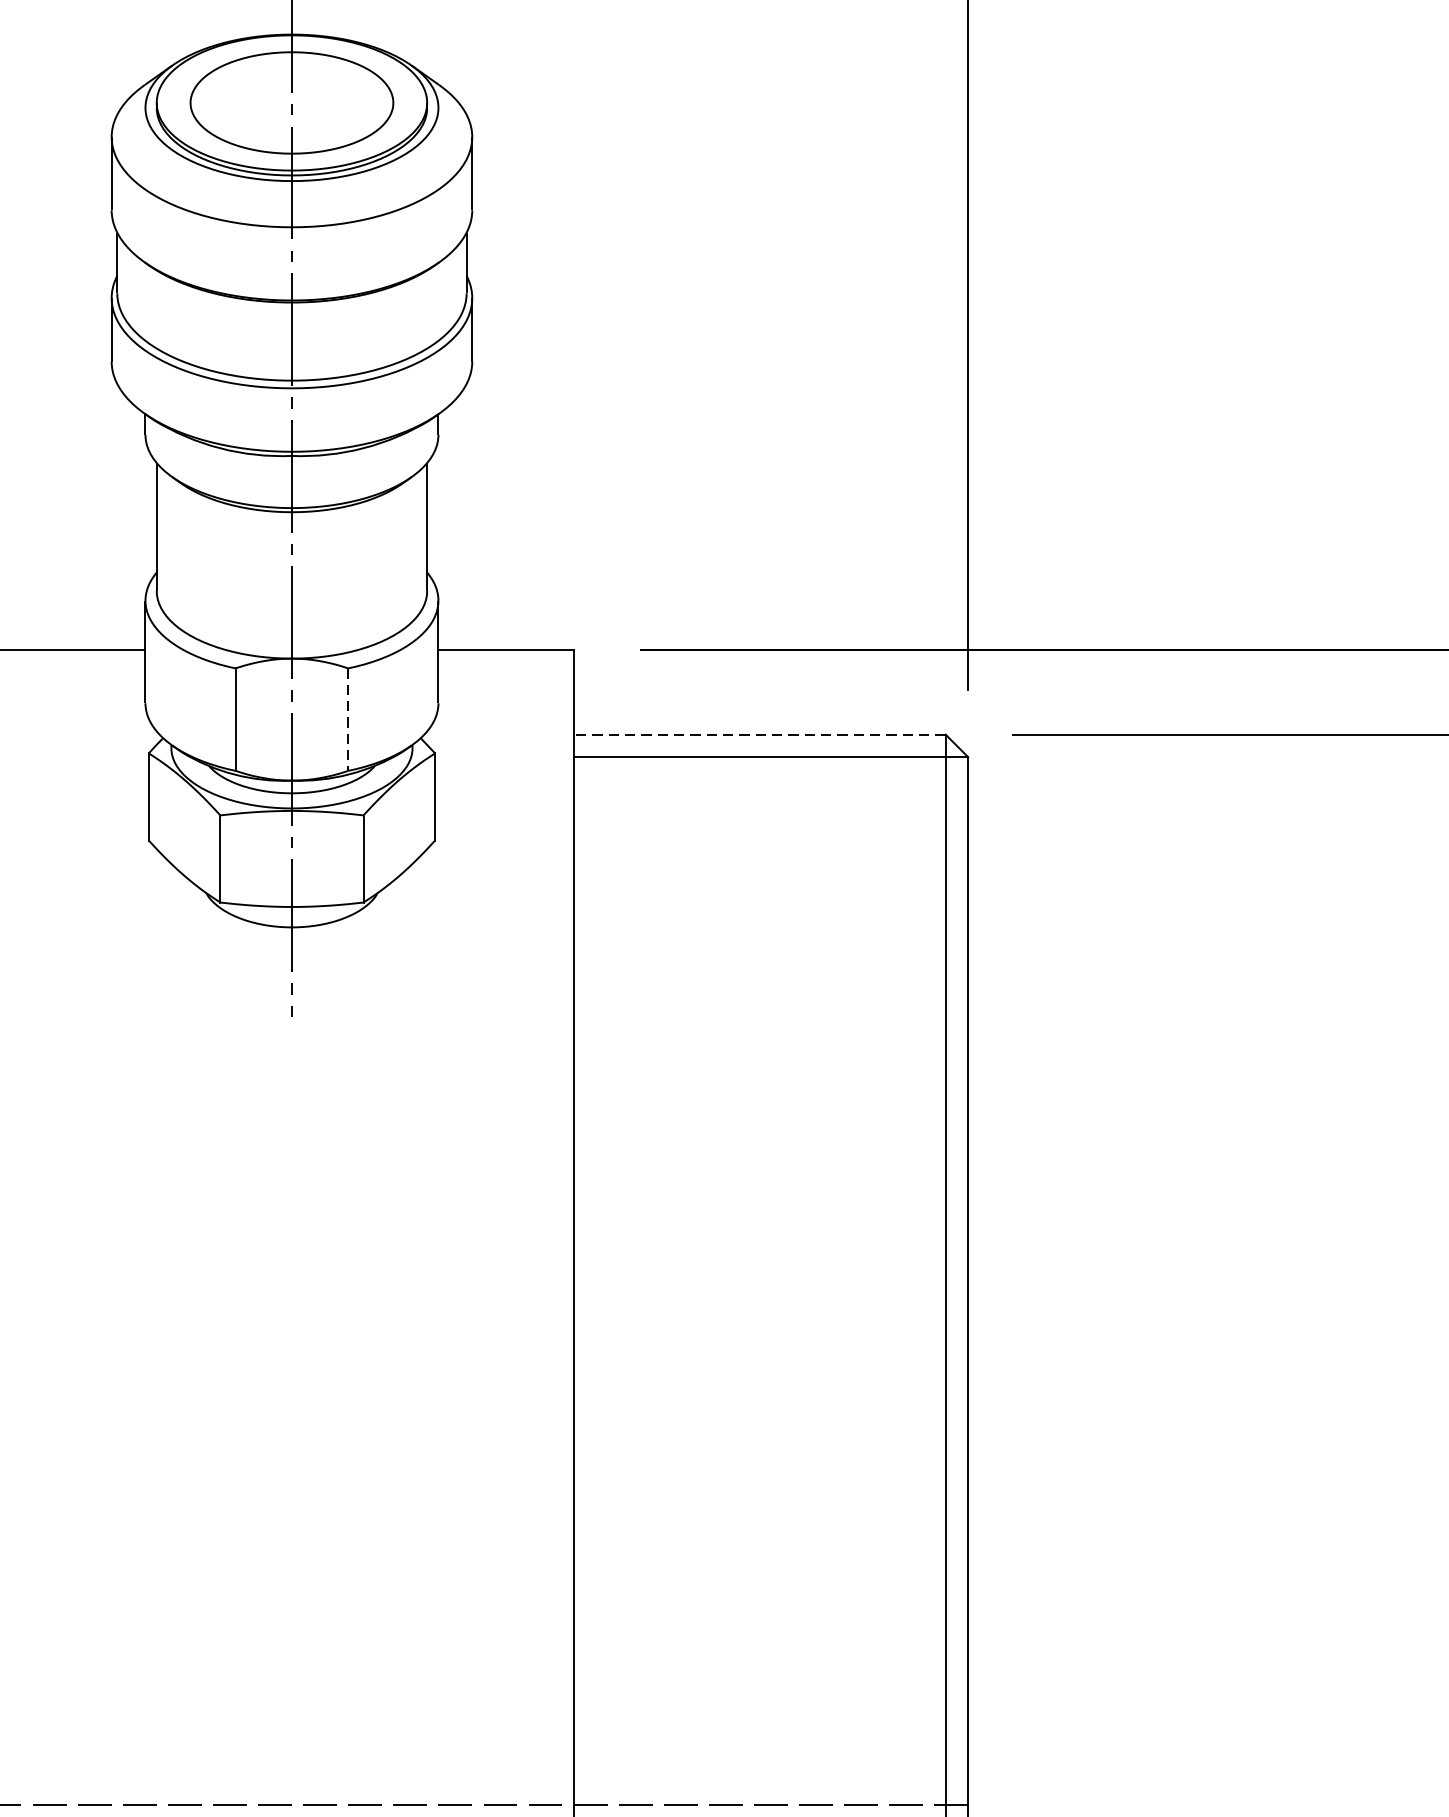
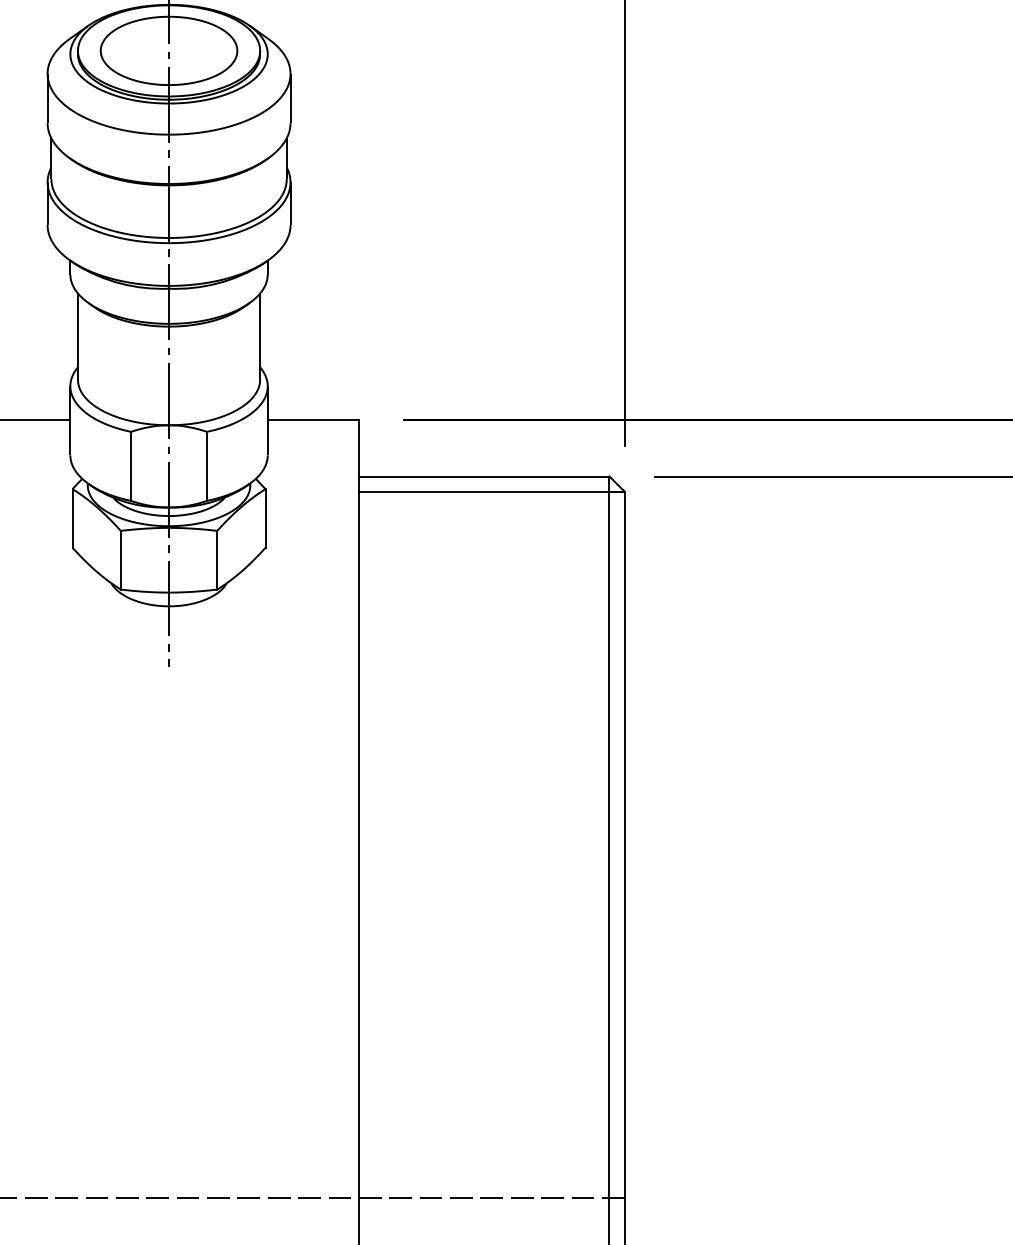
line: (349, 719) -> (207, 466), dashed -> solid
line: (758, 734) -> (483, 476), dashed -> solid

